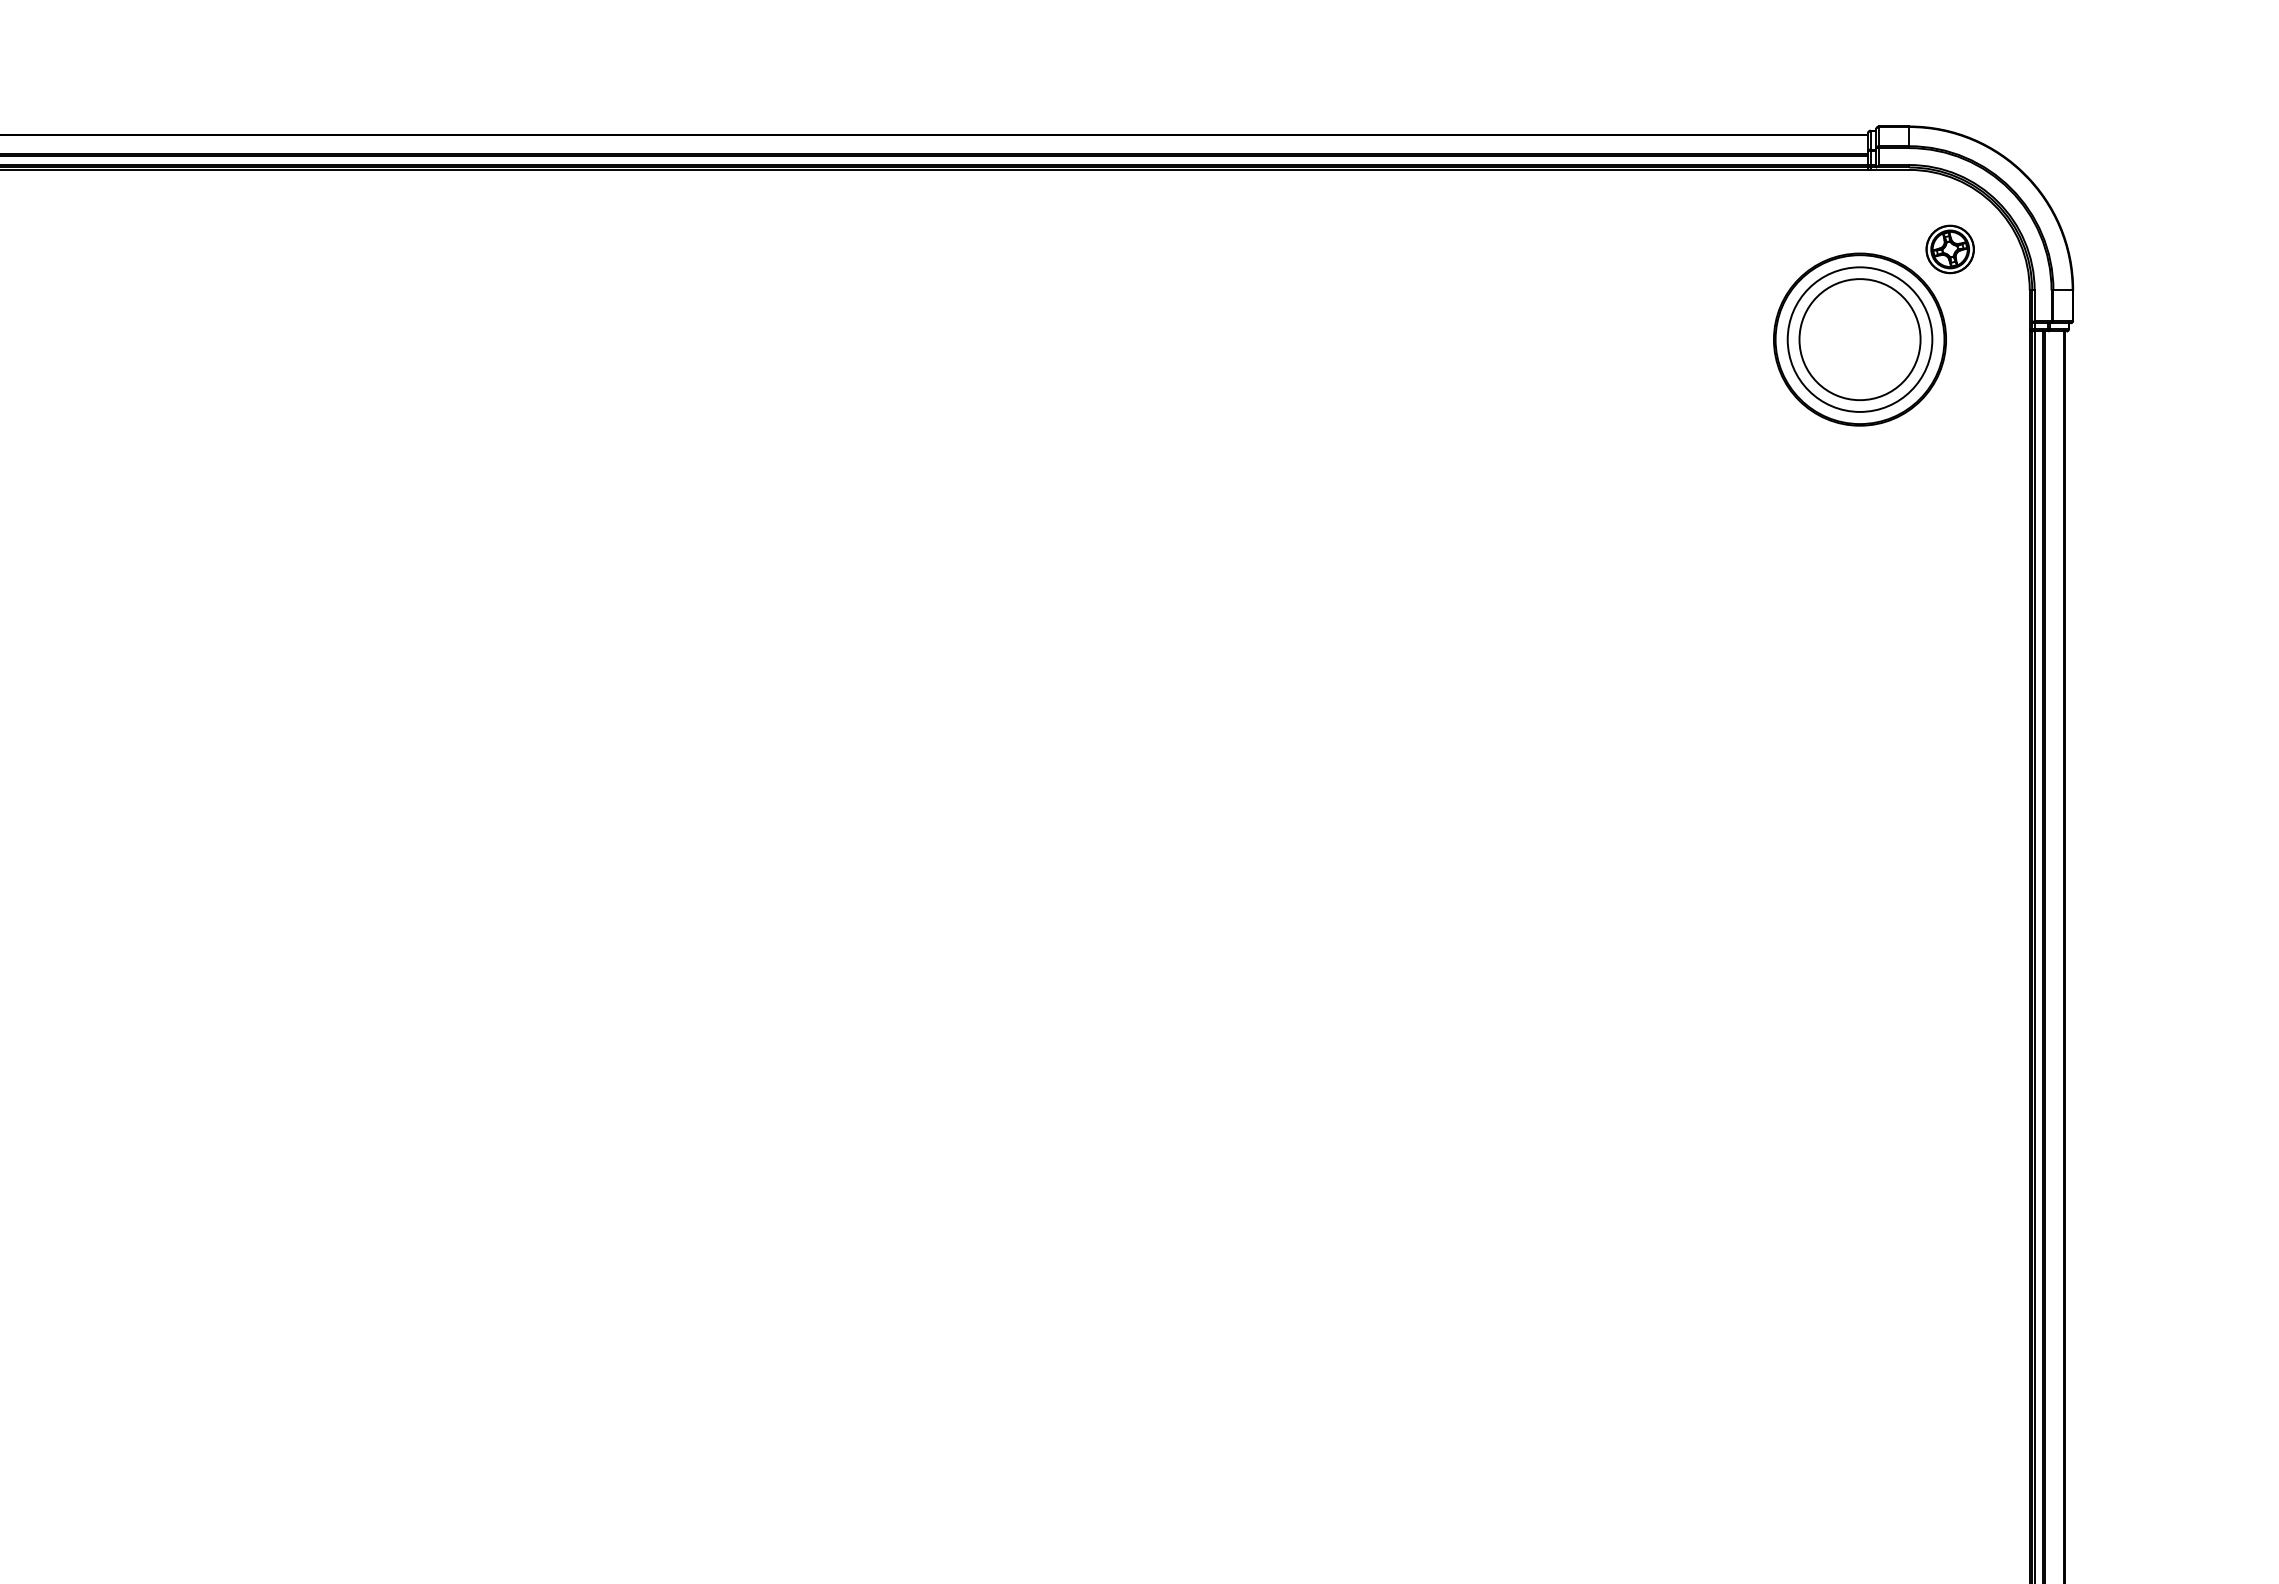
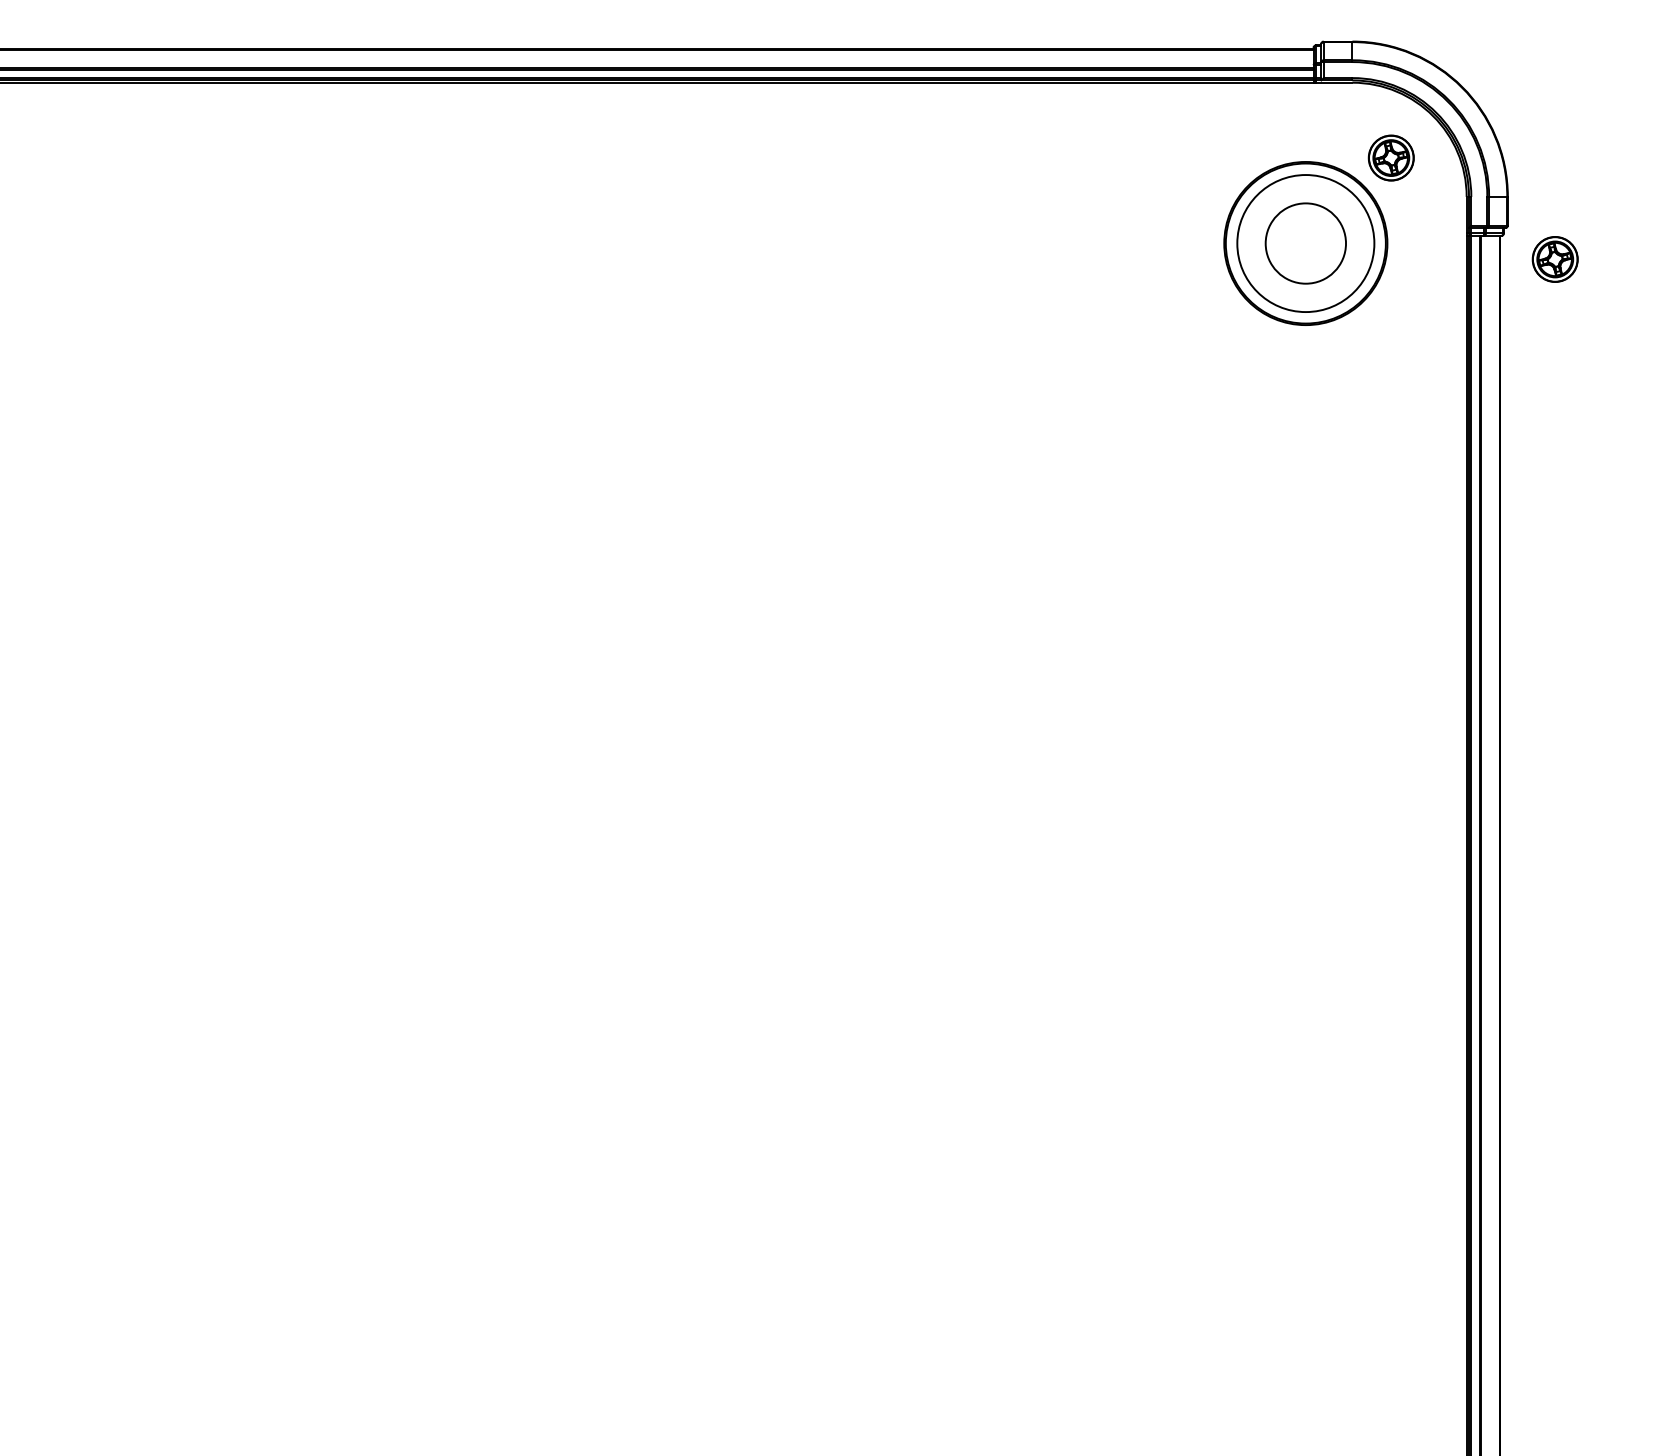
circle: (1859, 339) -> (1305, 243), size x0.7
part: (2122, 356) -> (1554, 259), added

